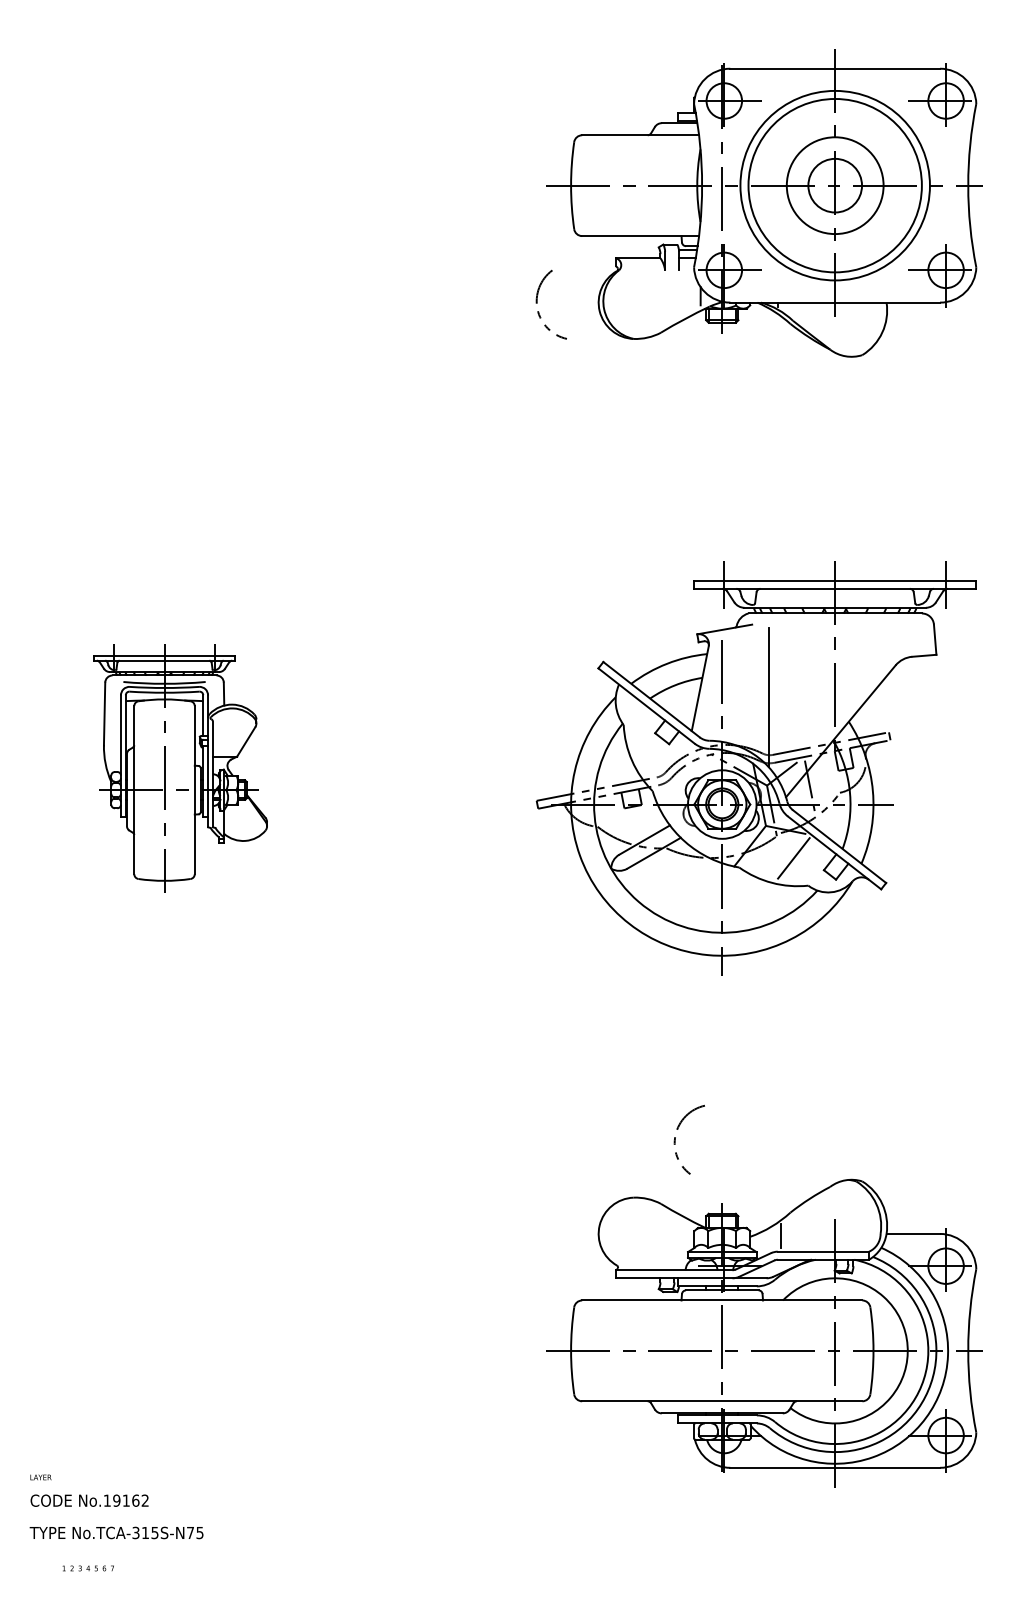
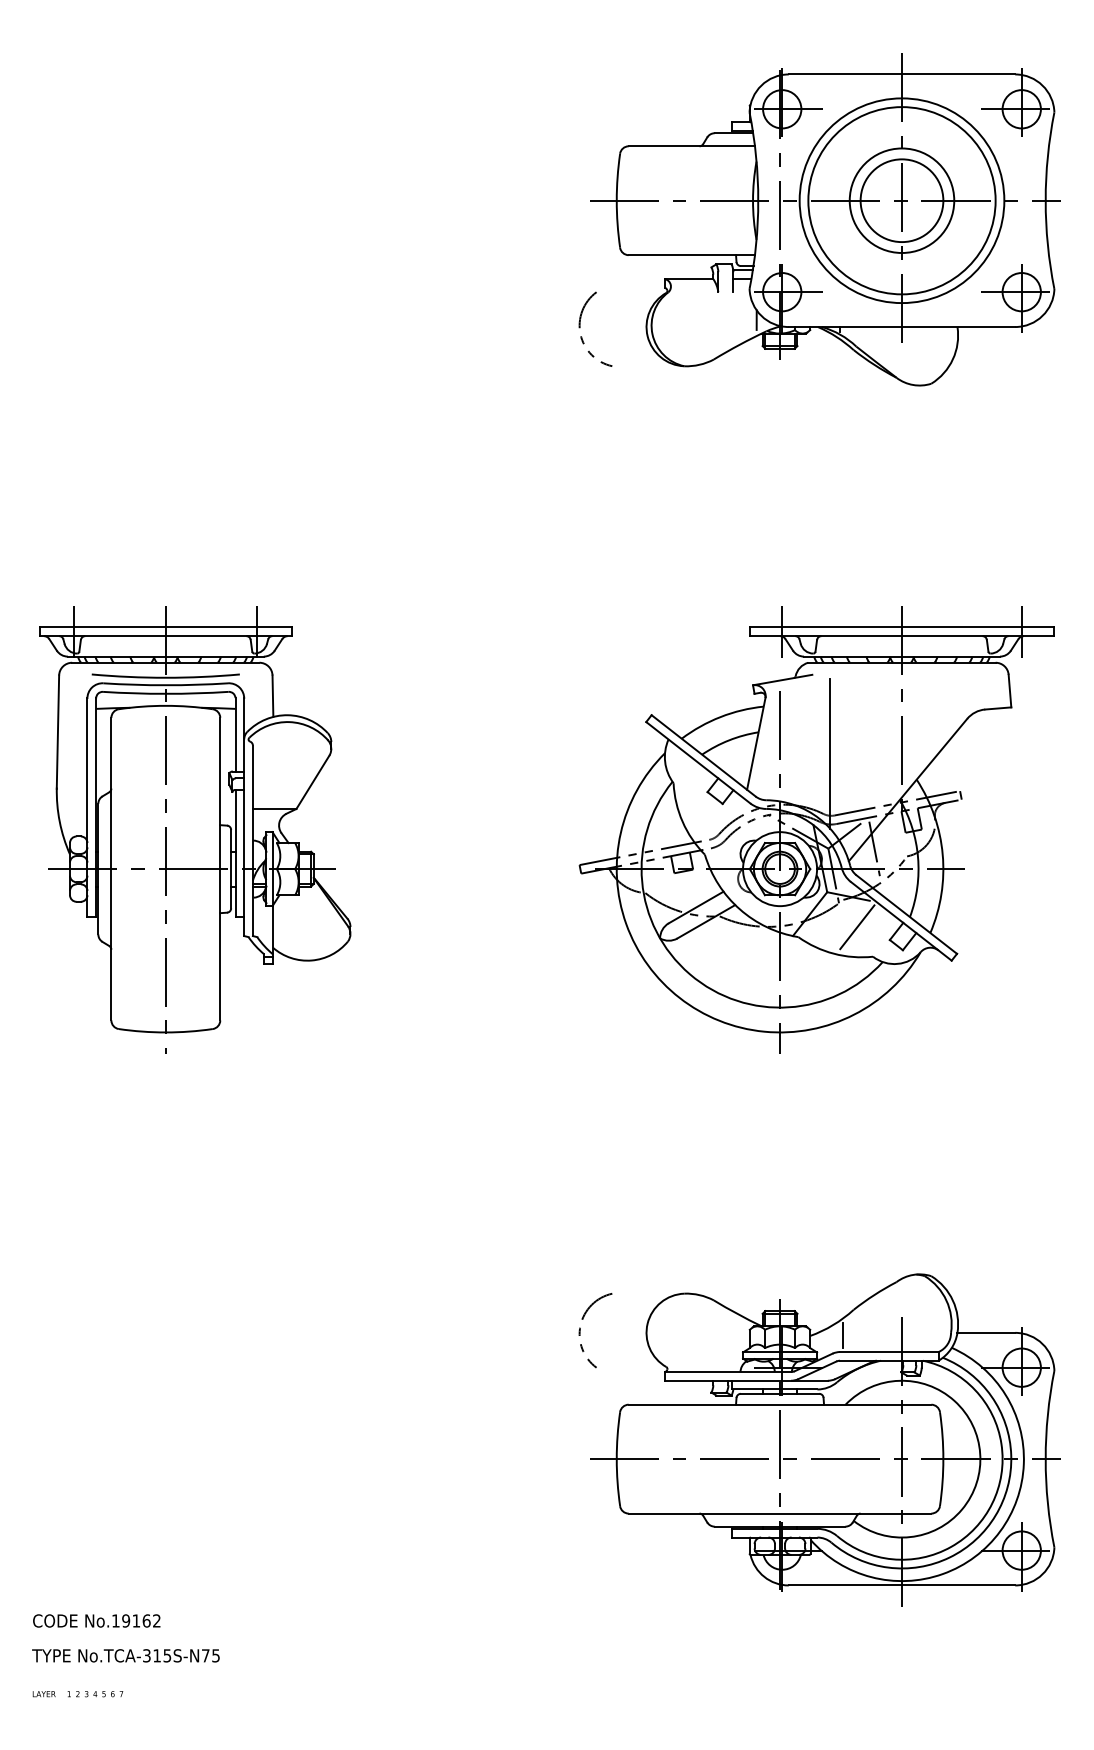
circle: (834, 185) -> (901, 200), size x1.43
part: (180, 768) -> (194, 830), size x1.67
arc: (675, 1139) -> (580, 1330), moved
text: (40, 1477) -> (43, 1694), moved

